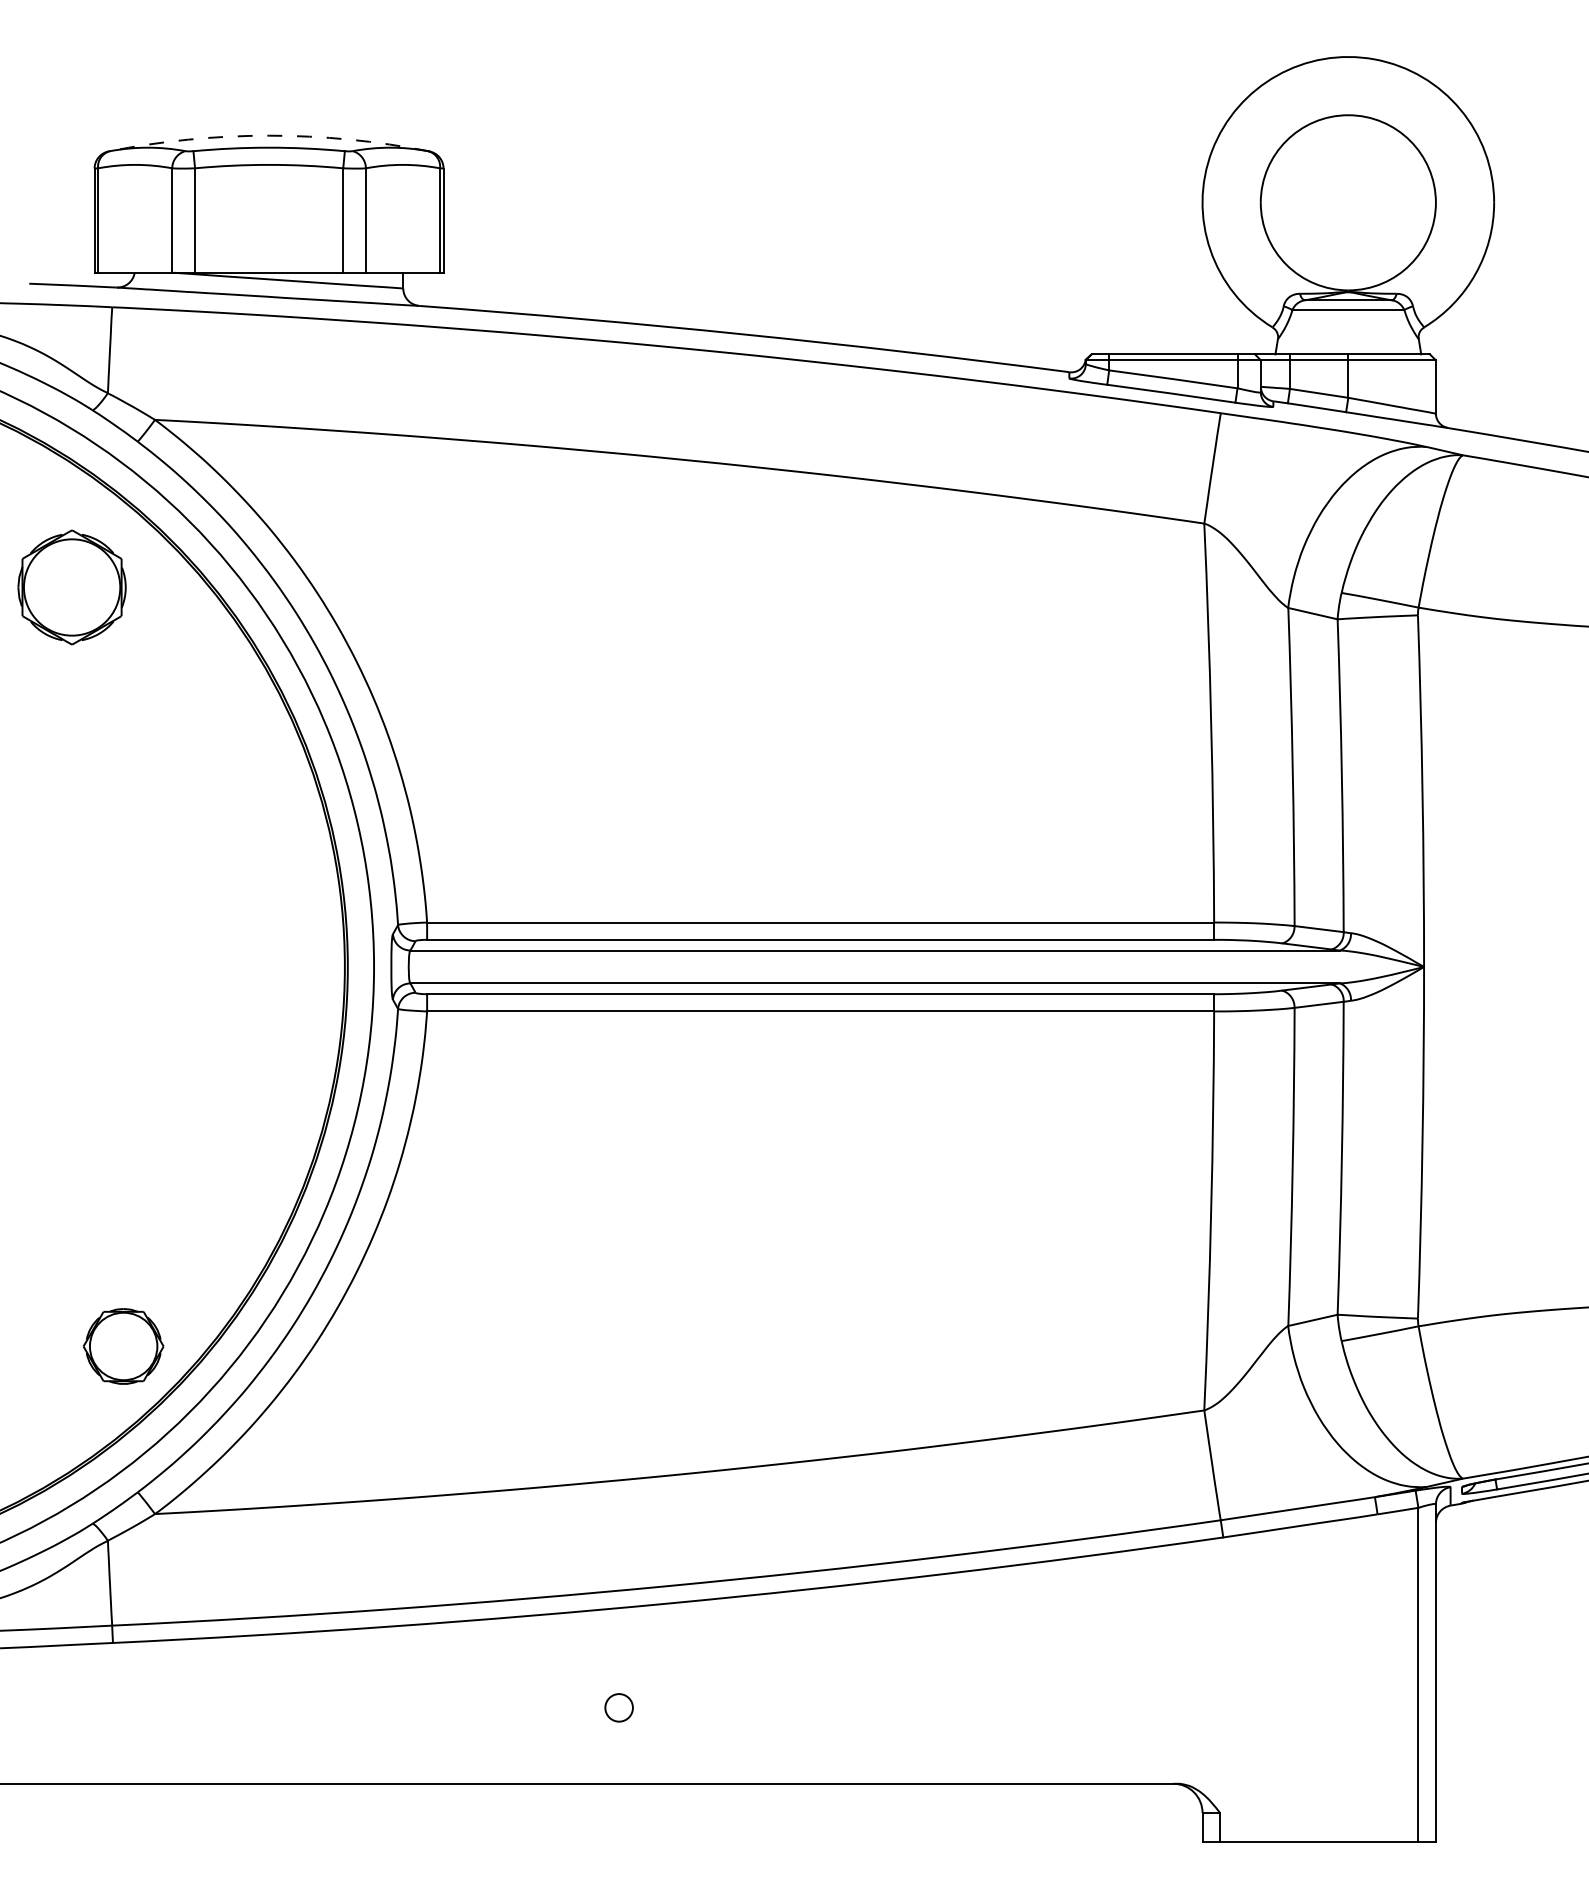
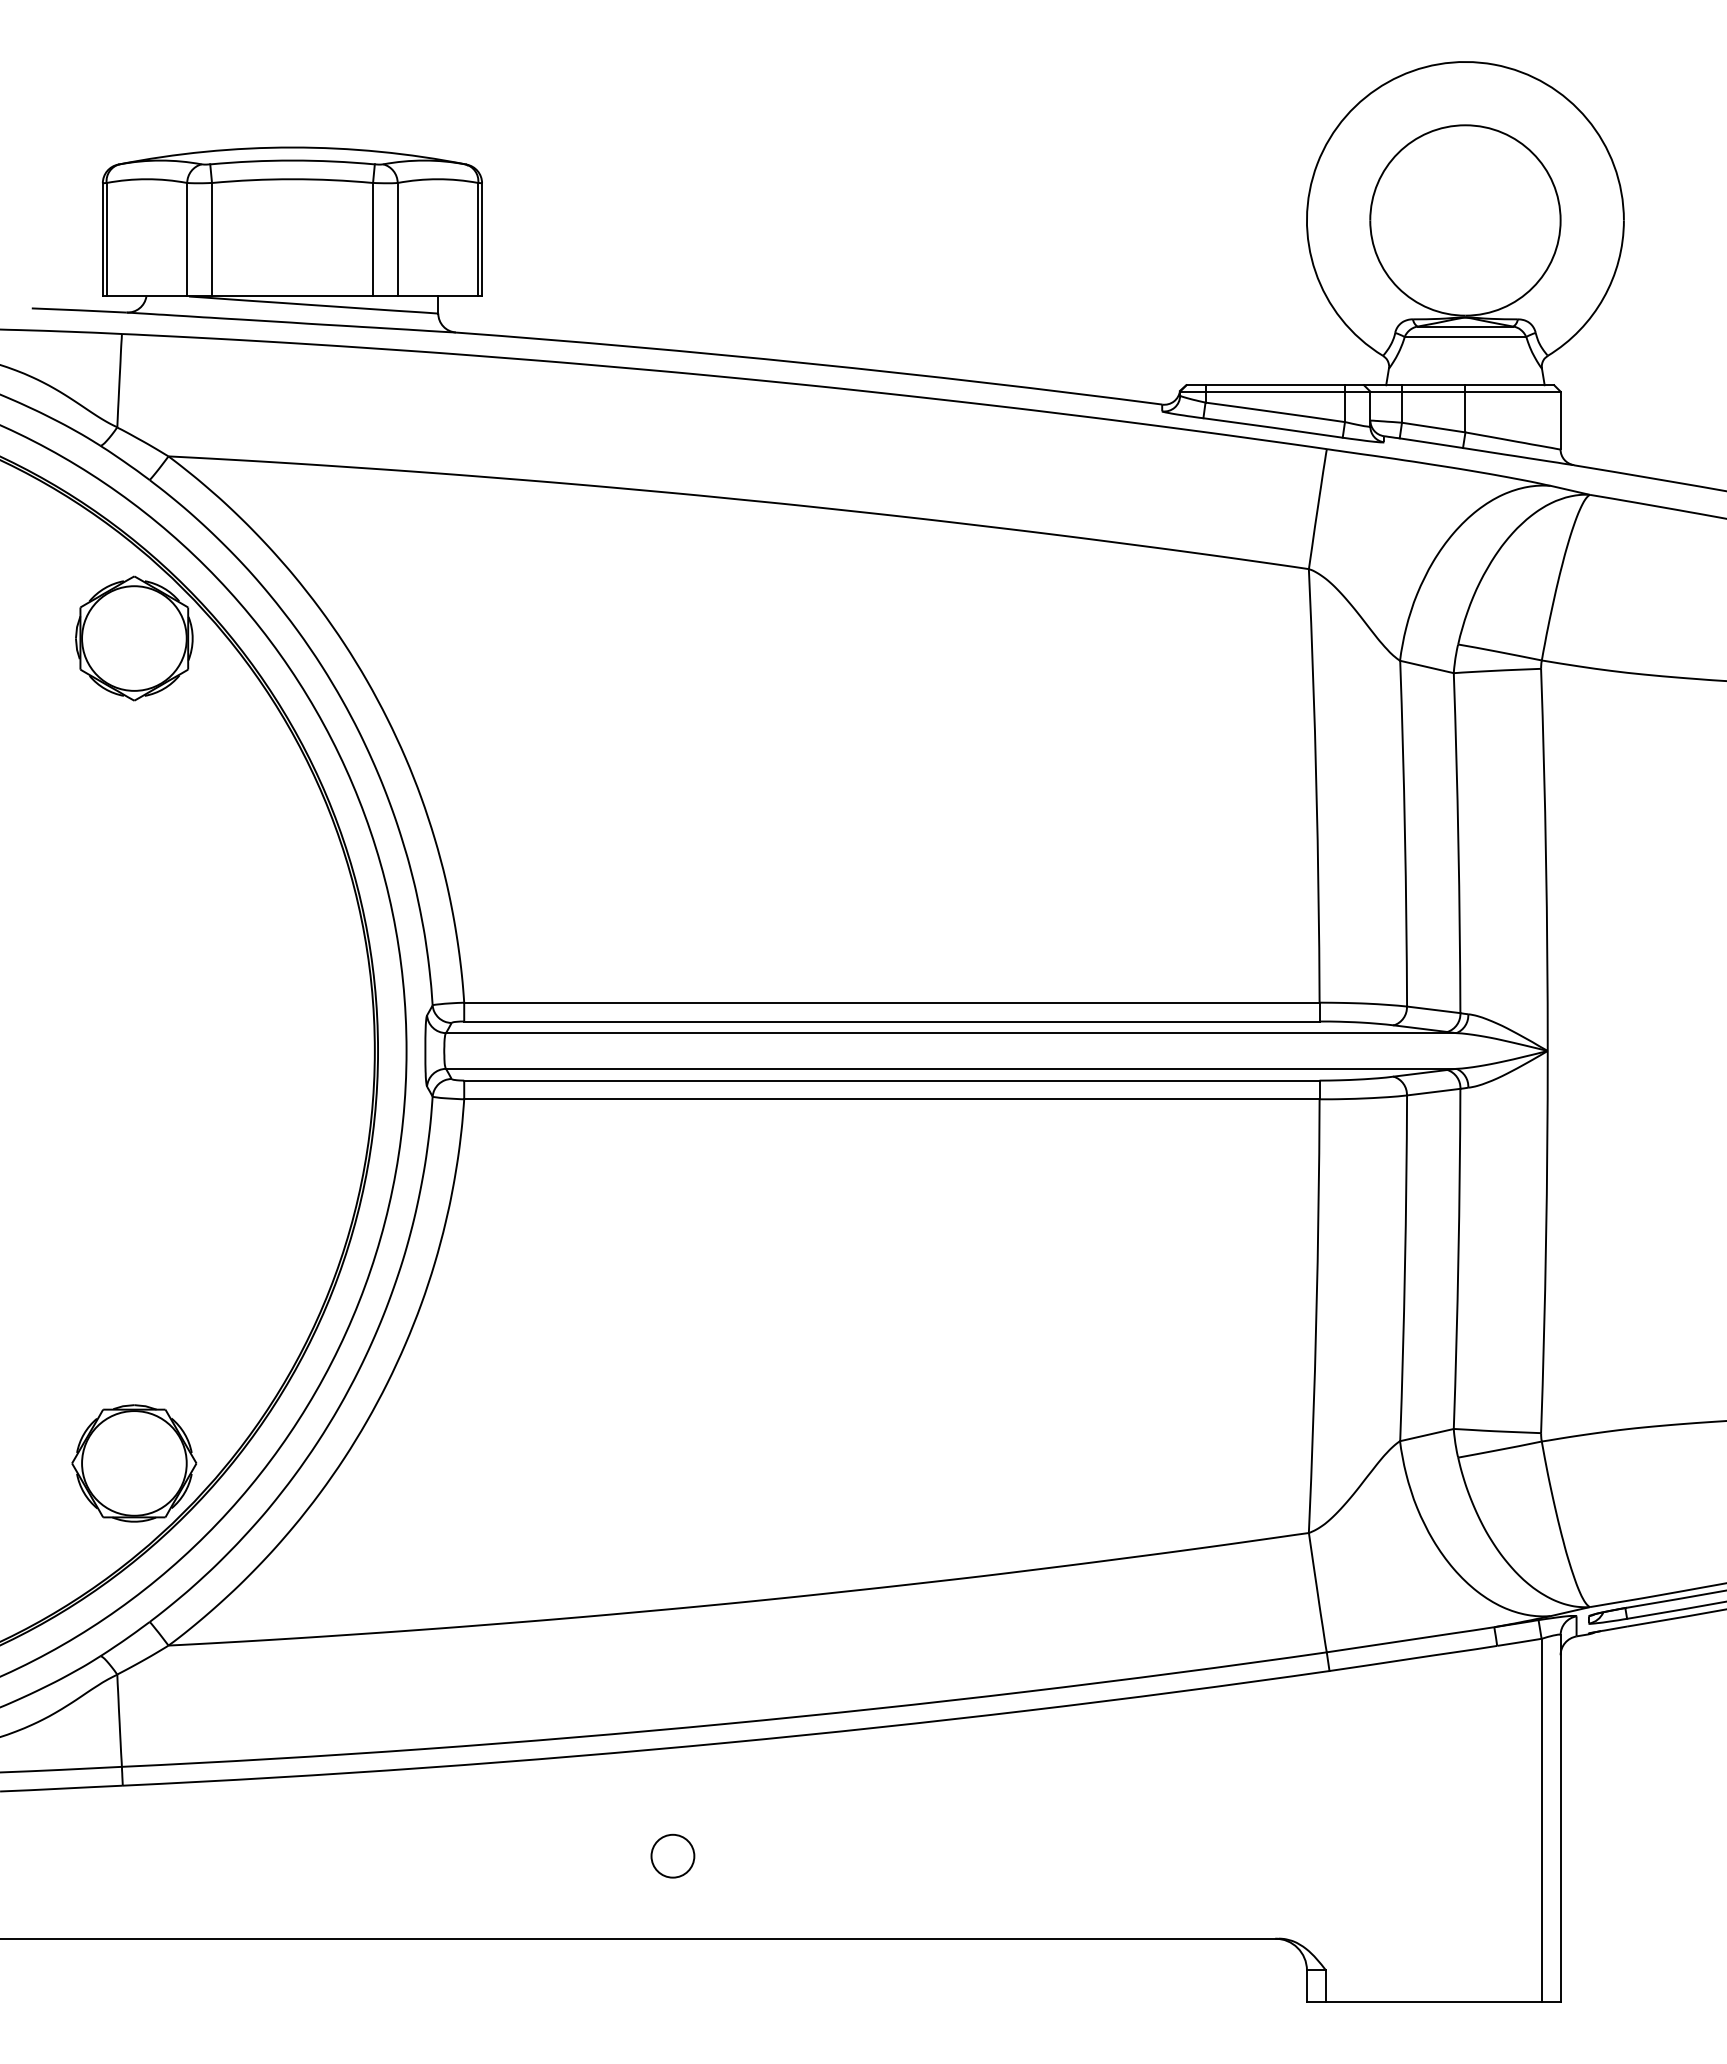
arc: (269, 135) -> (292, 147), dashed -> solid
part: (72, 587) -> (134, 638), moved
part: (123, 1346) -> (134, 1463), size x1.43
circle: (618, 1707) -> (672, 1855), size x1.43

